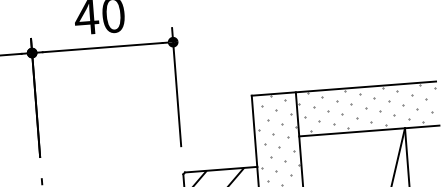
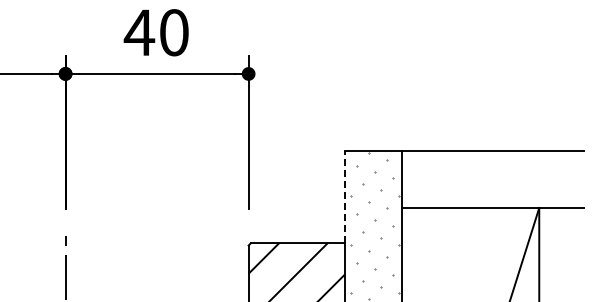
hatch: (367, 107) -> (493, 177), removed
line: (254, 130) -> (344, 196), solid -> dashed

